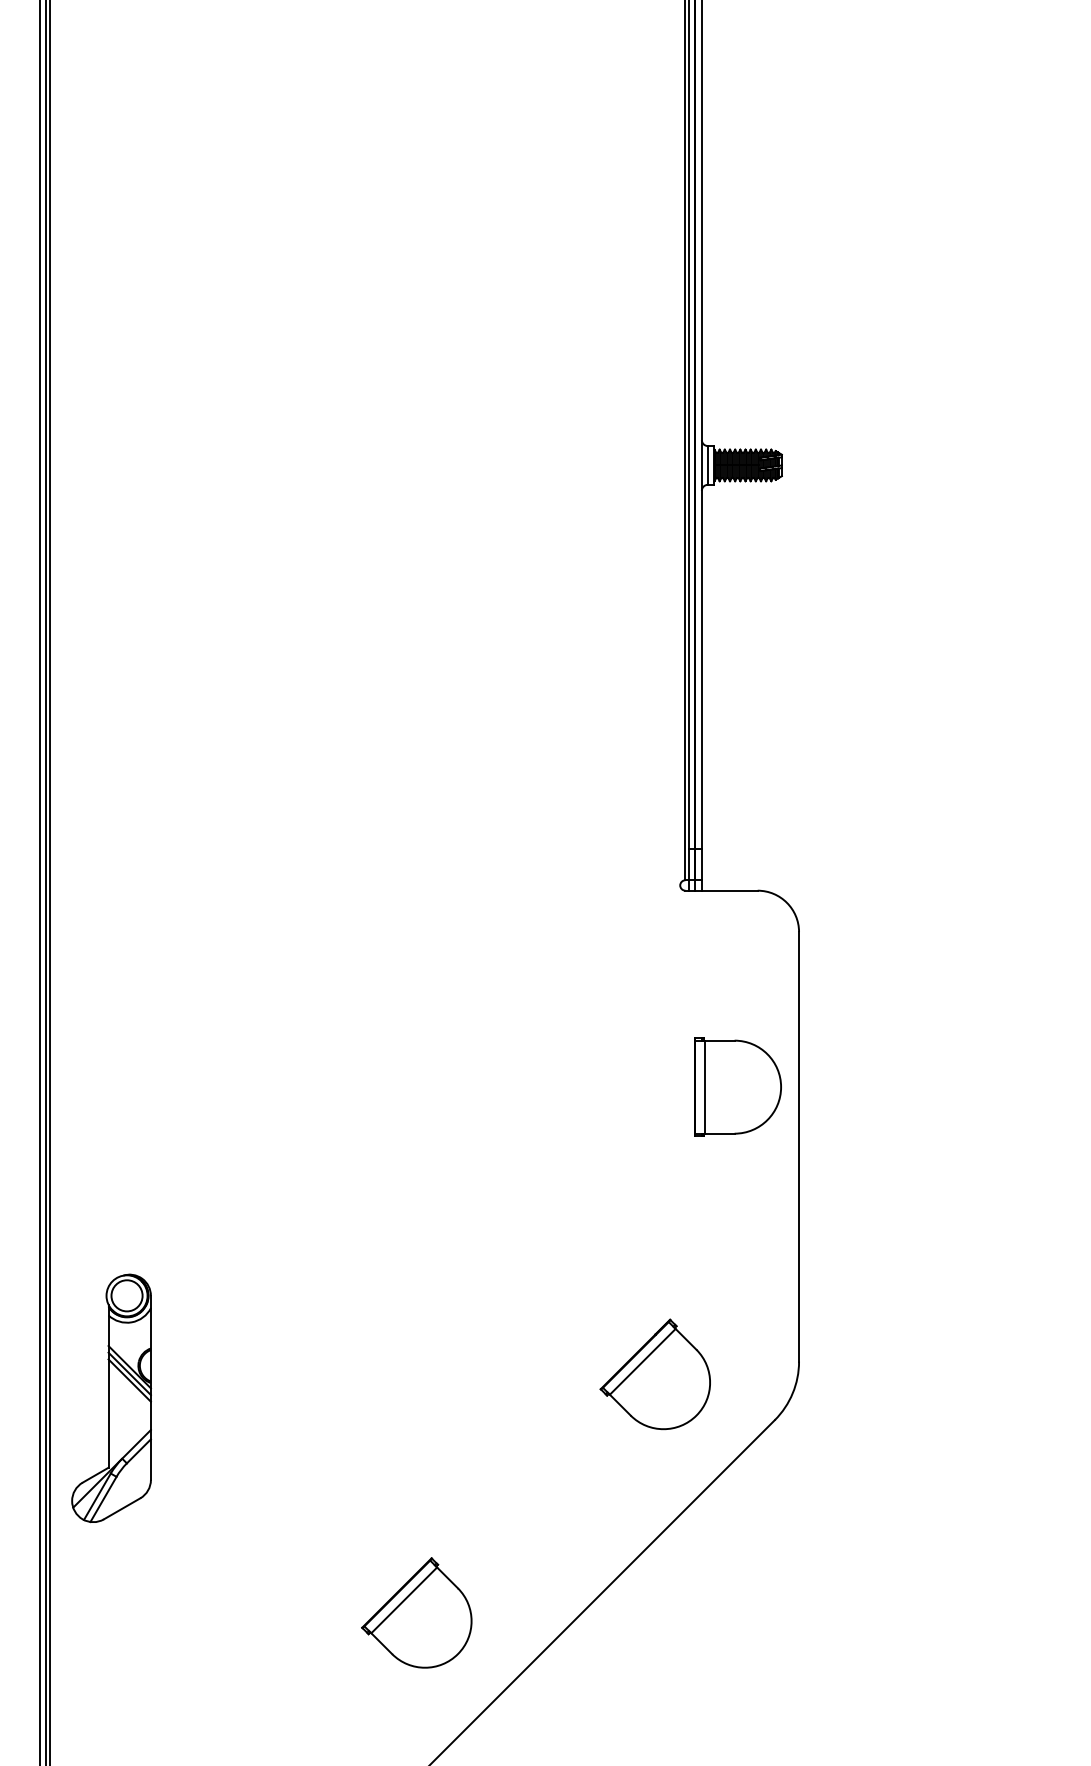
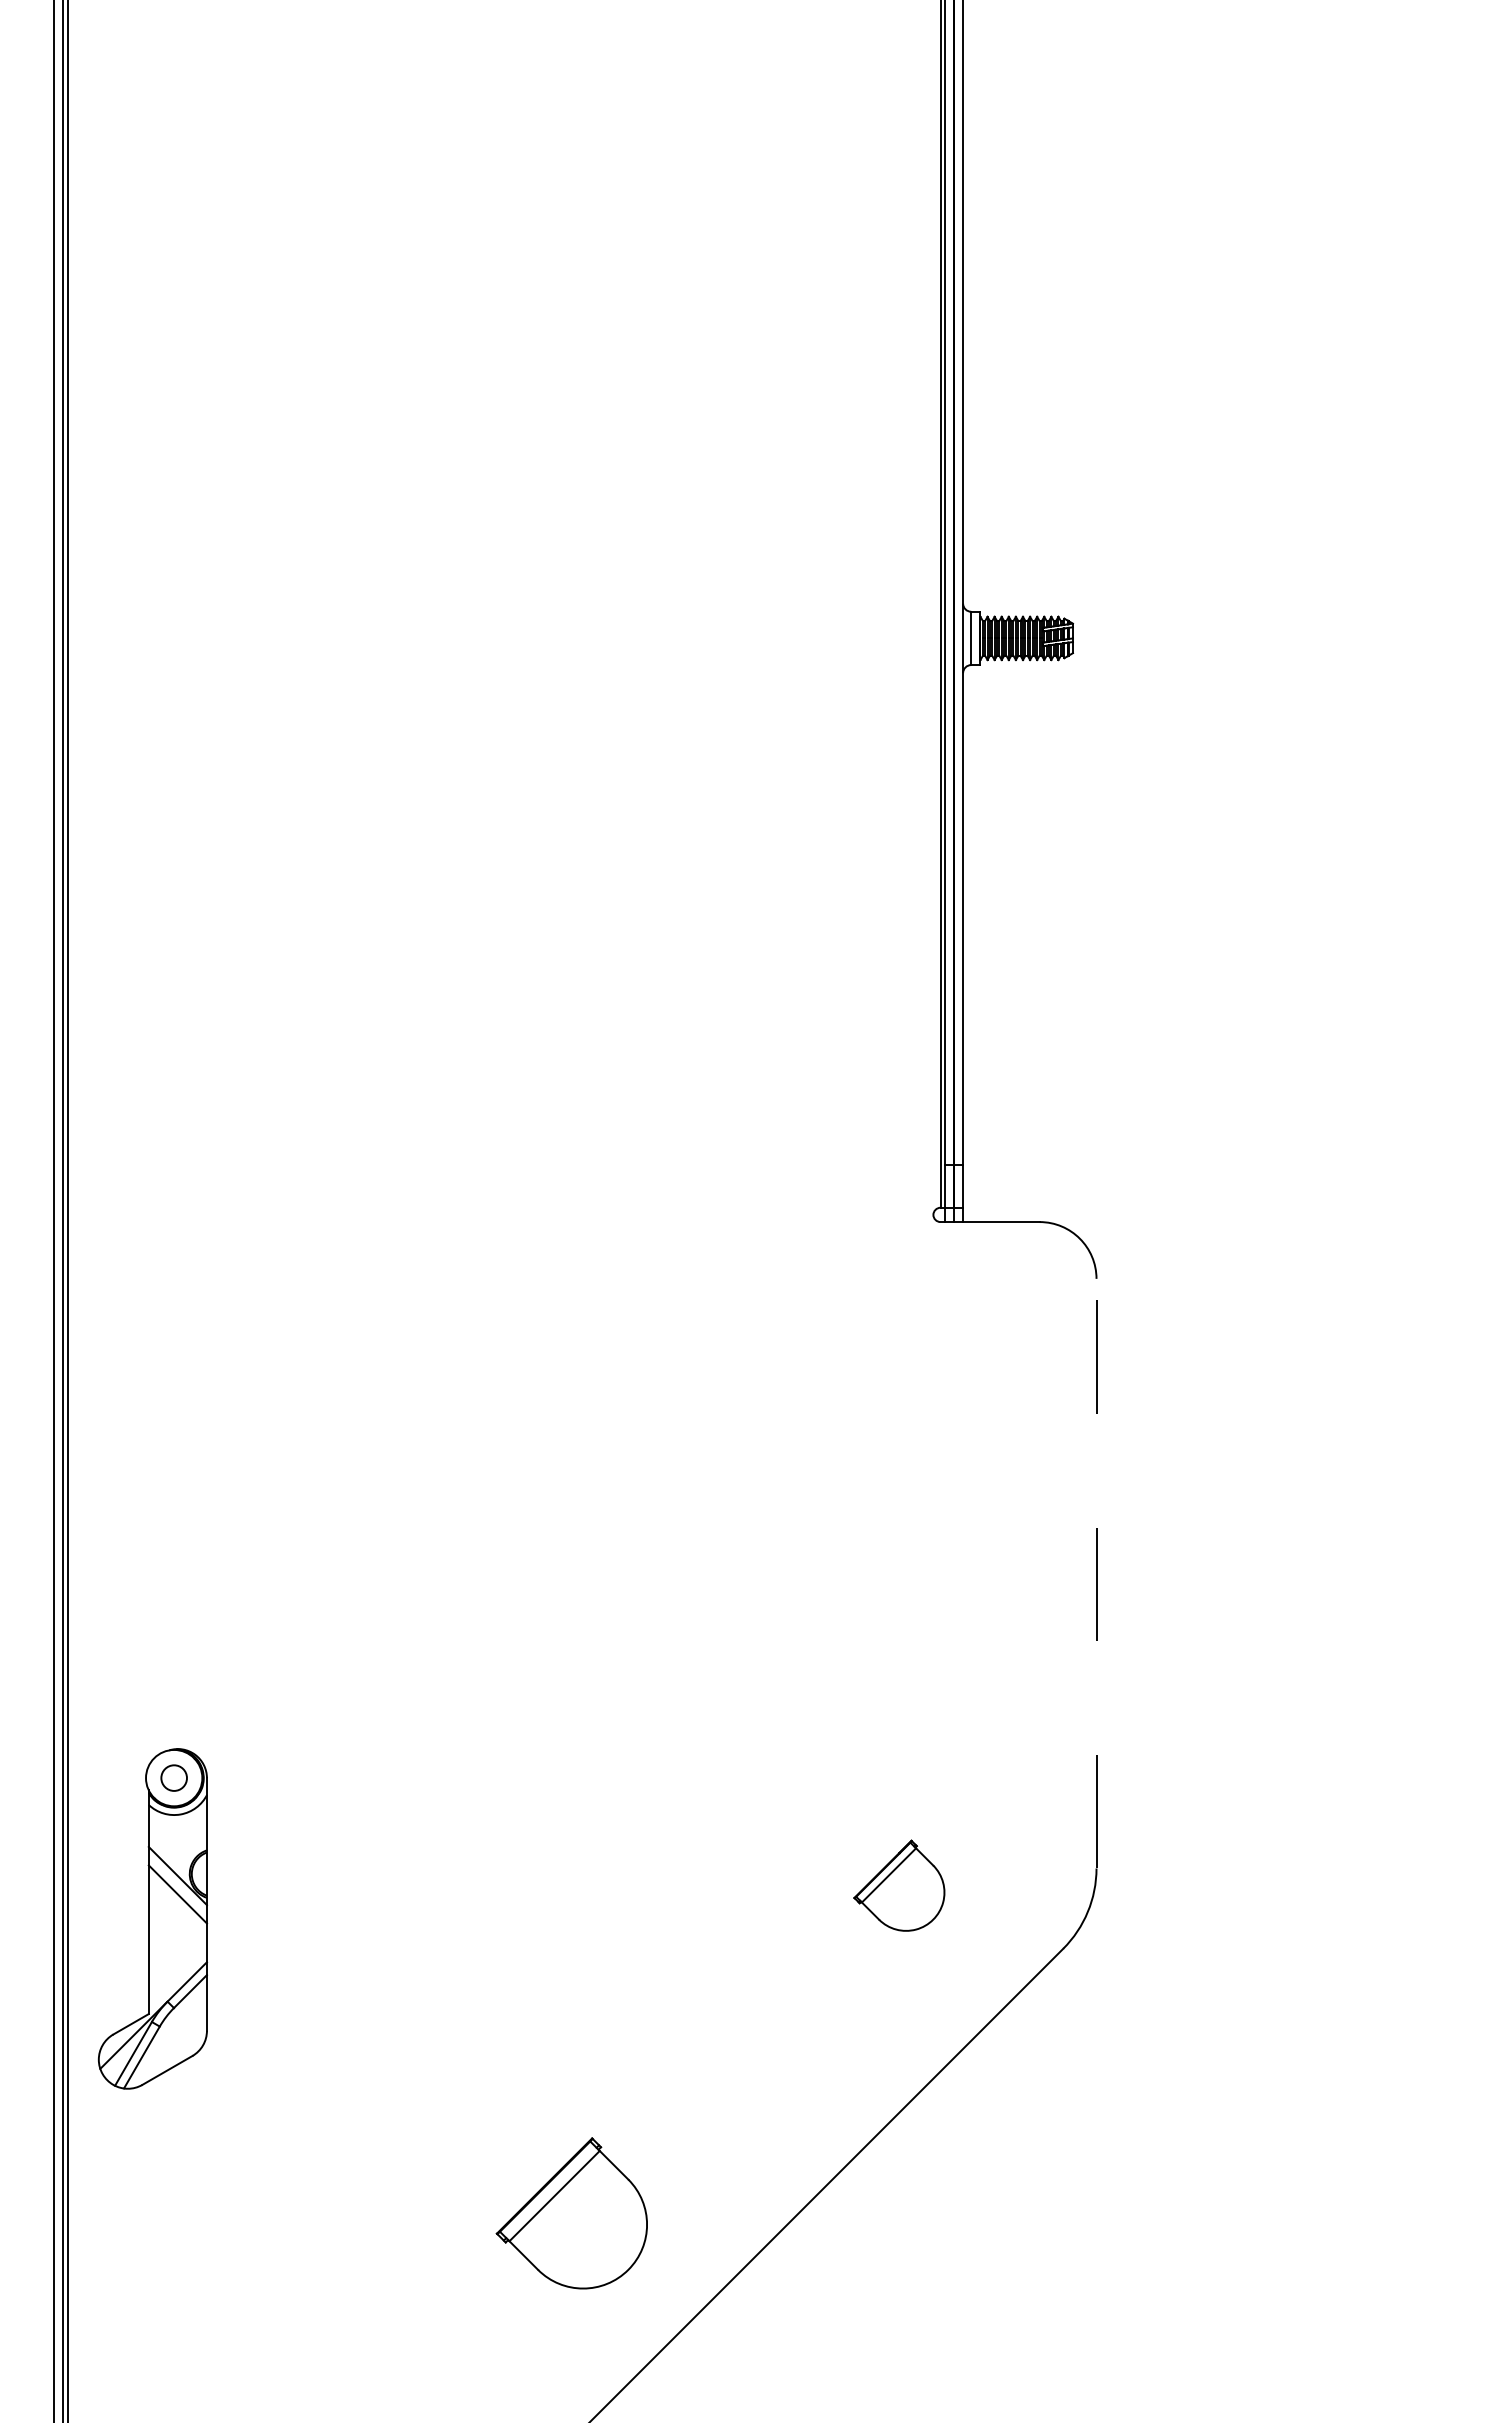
part: (737, 1087) -> (1012, 1491), removed
line: (799, 1146) -> (1096, 1573), solid -> dashed
circle: (126, 1295) -> (173, 1777), size x0.6
line: (129, 1374) -> (177, 1885), removed
part: (655, 1374) -> (899, 1885), size x0.6

